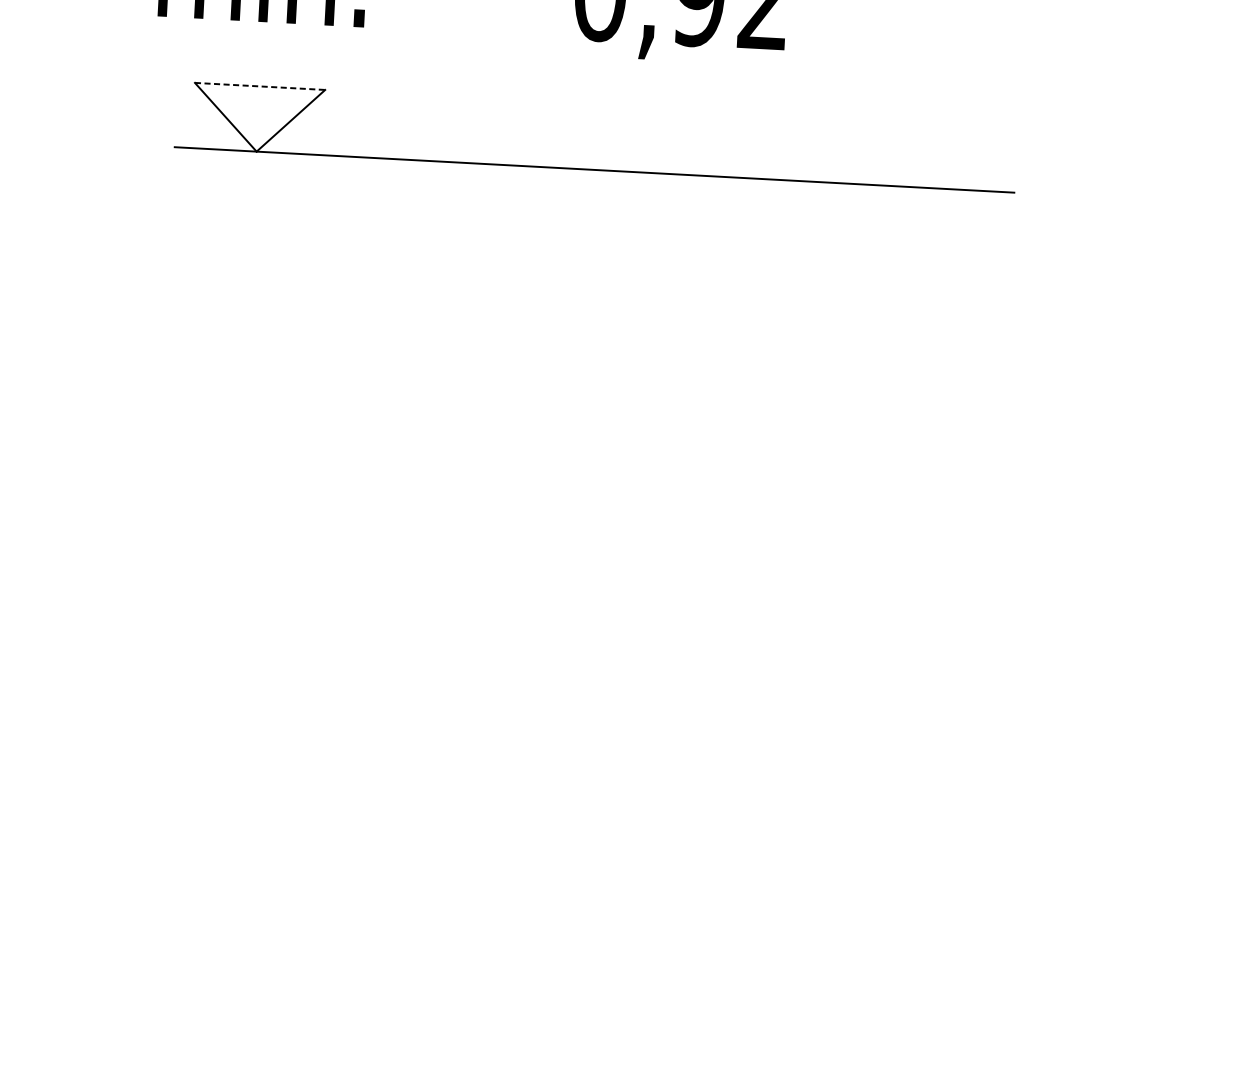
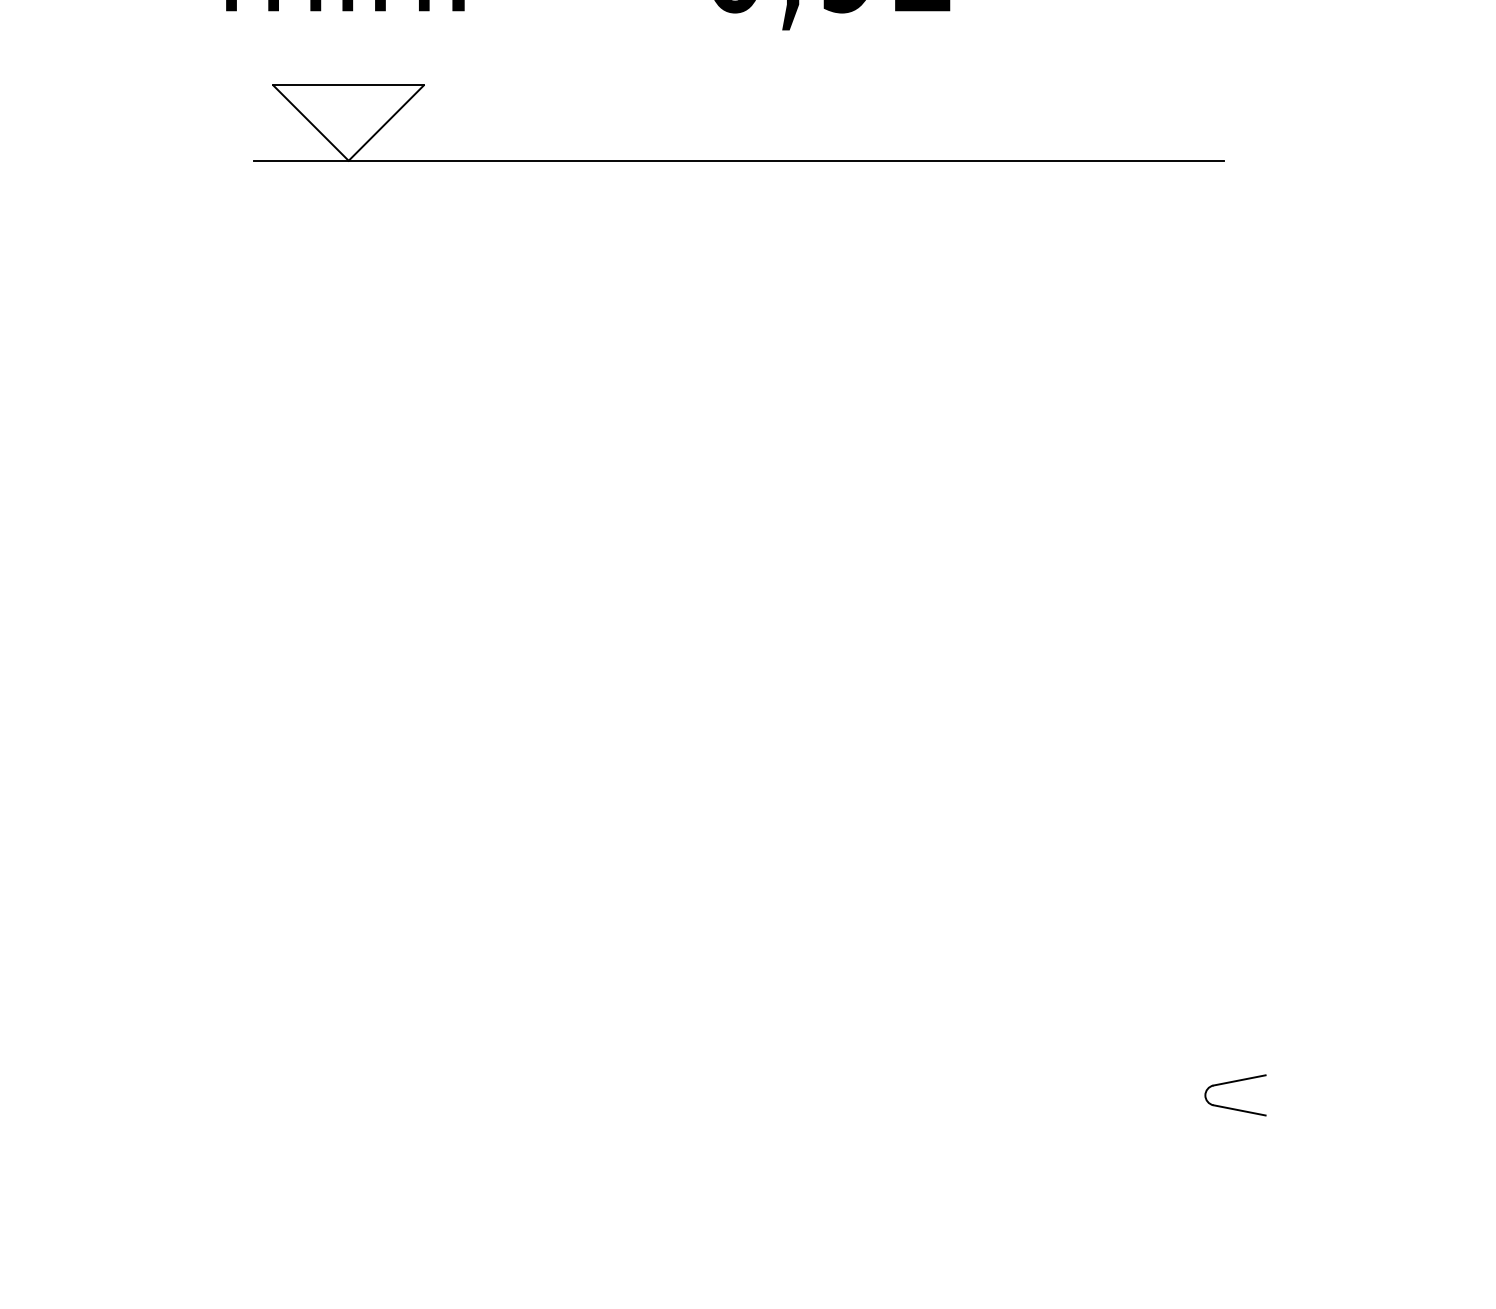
line: (260, 86) -> (349, 85), dashed -> solid
part: (976, 1012) -> (1231, 1107), added

